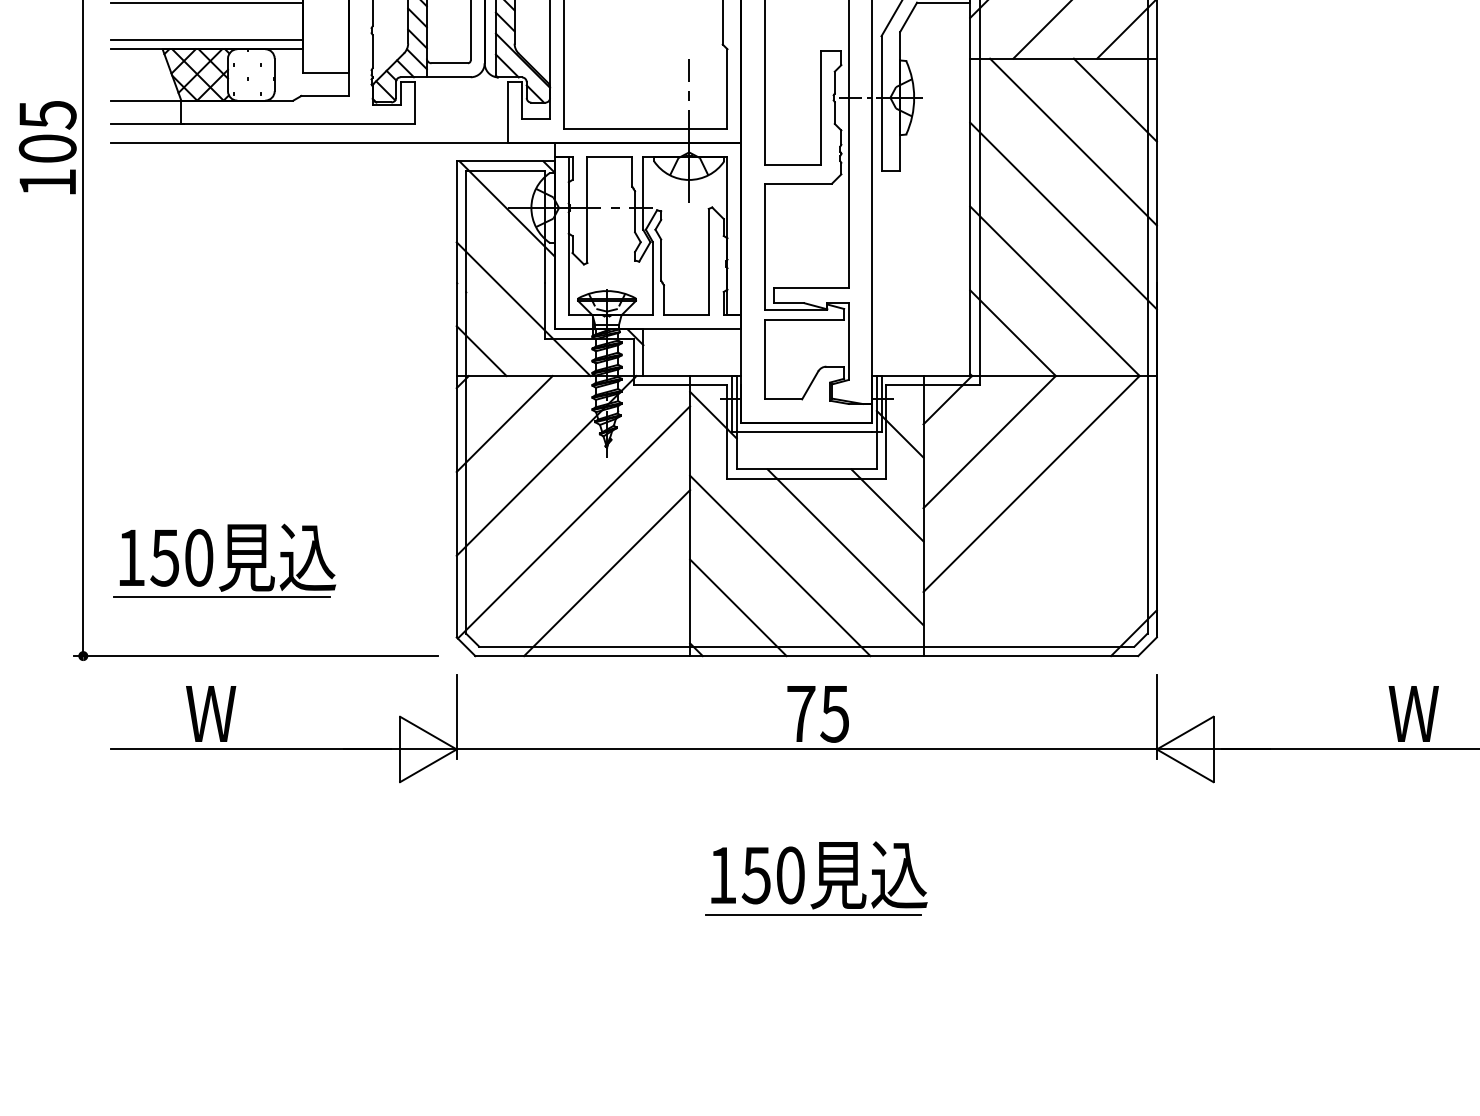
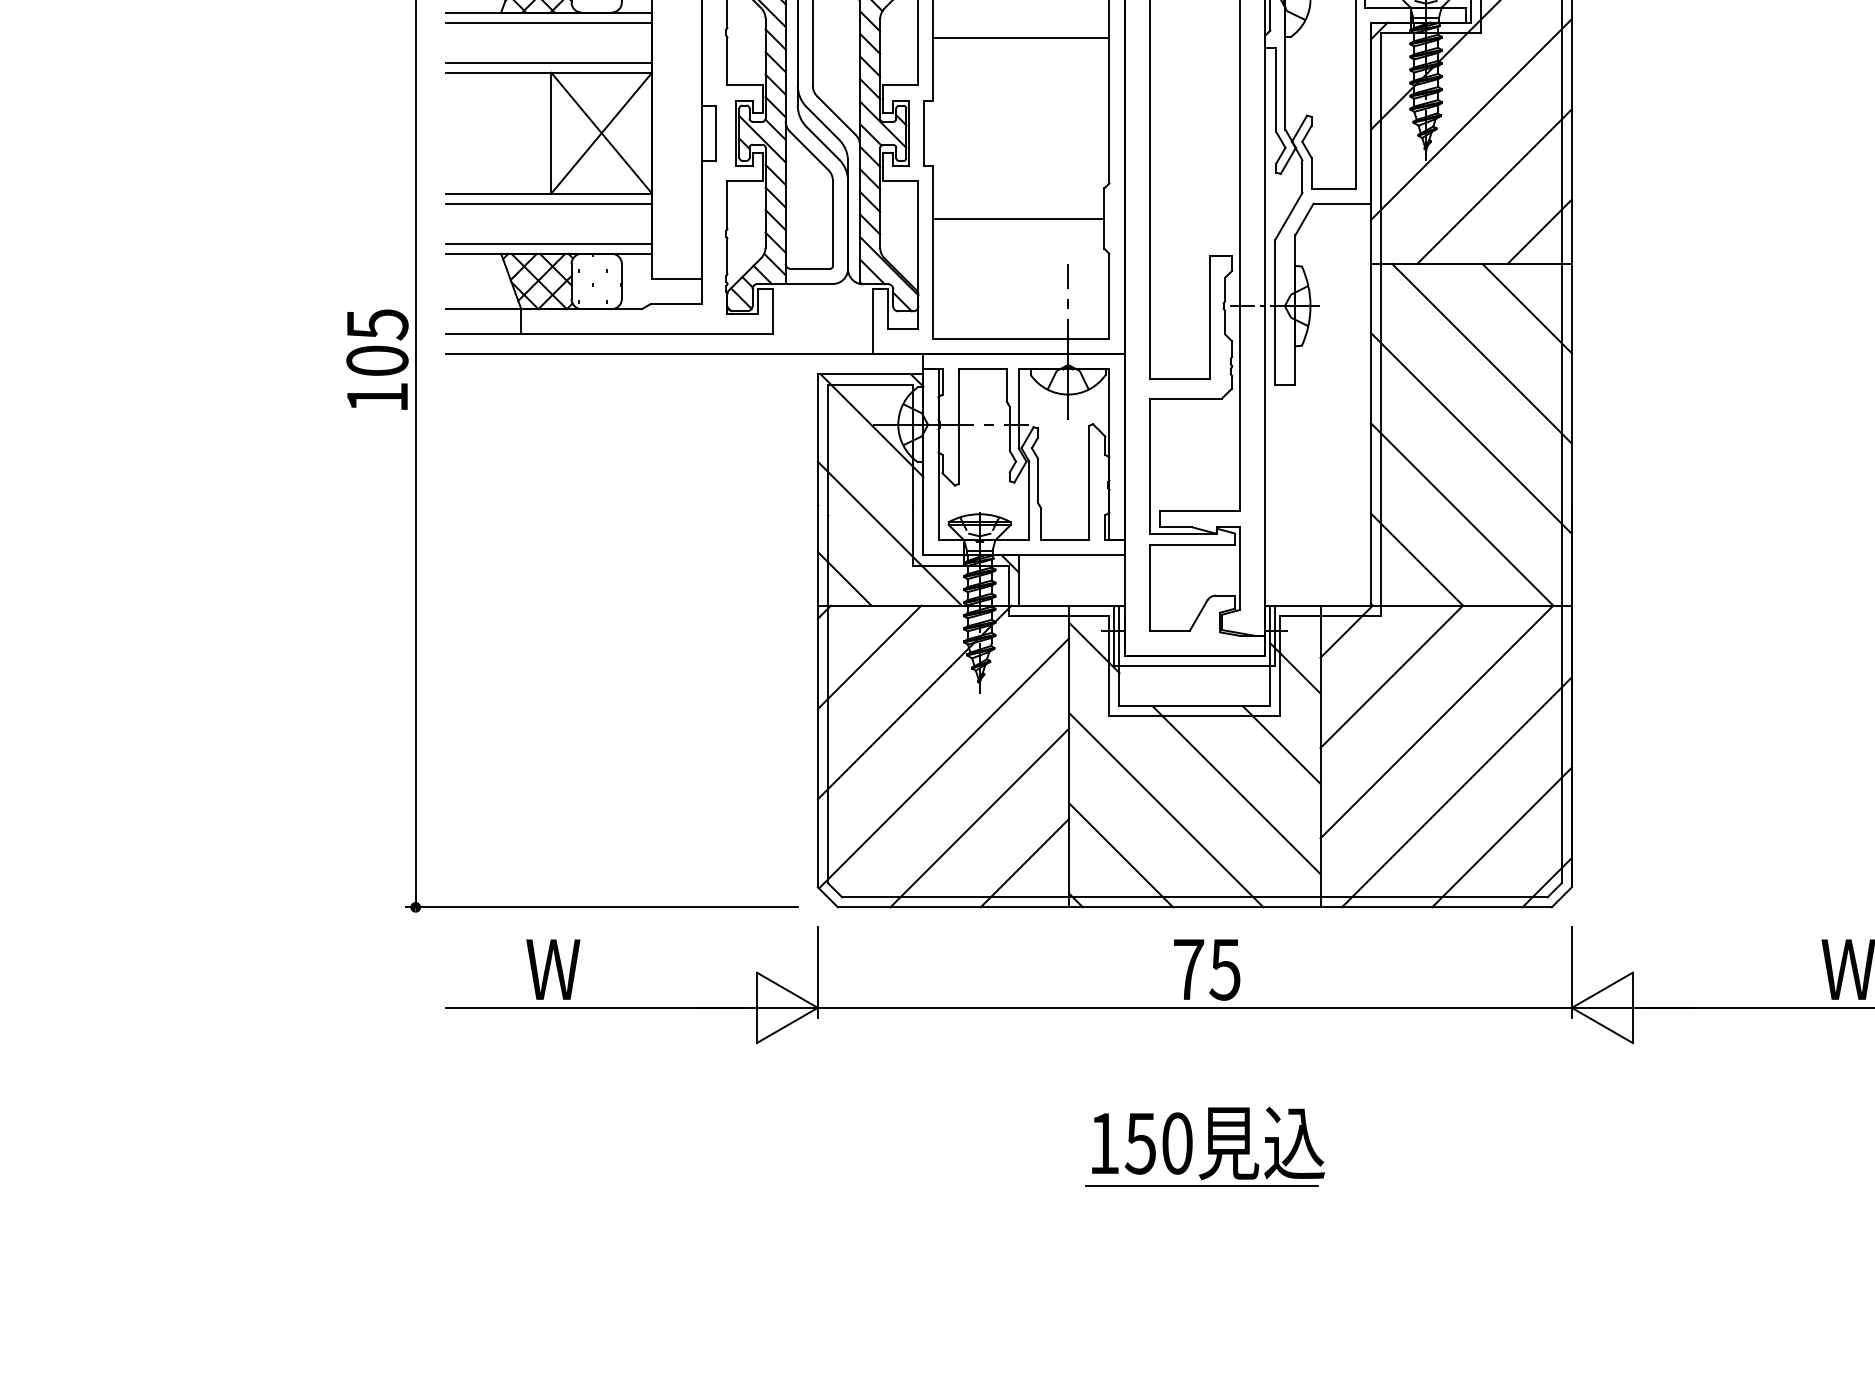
line: (643, 16) -> (1018, 218), added
line: (1049, 549) -> (1456, 792), added
part: (224, 560) -> (567, 804), removed
line: (1091, 591) -> (1501, 837), added
line: (648, 614) -> (1024, 862), added

